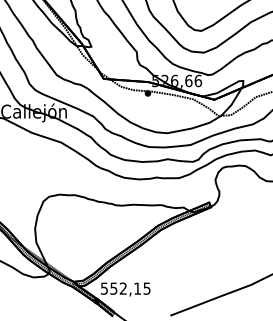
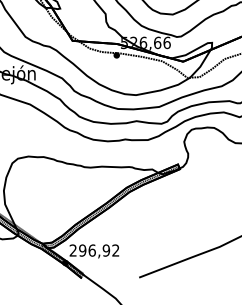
text: (125, 288) -> (94, 250), 552,15 -> 296,92

